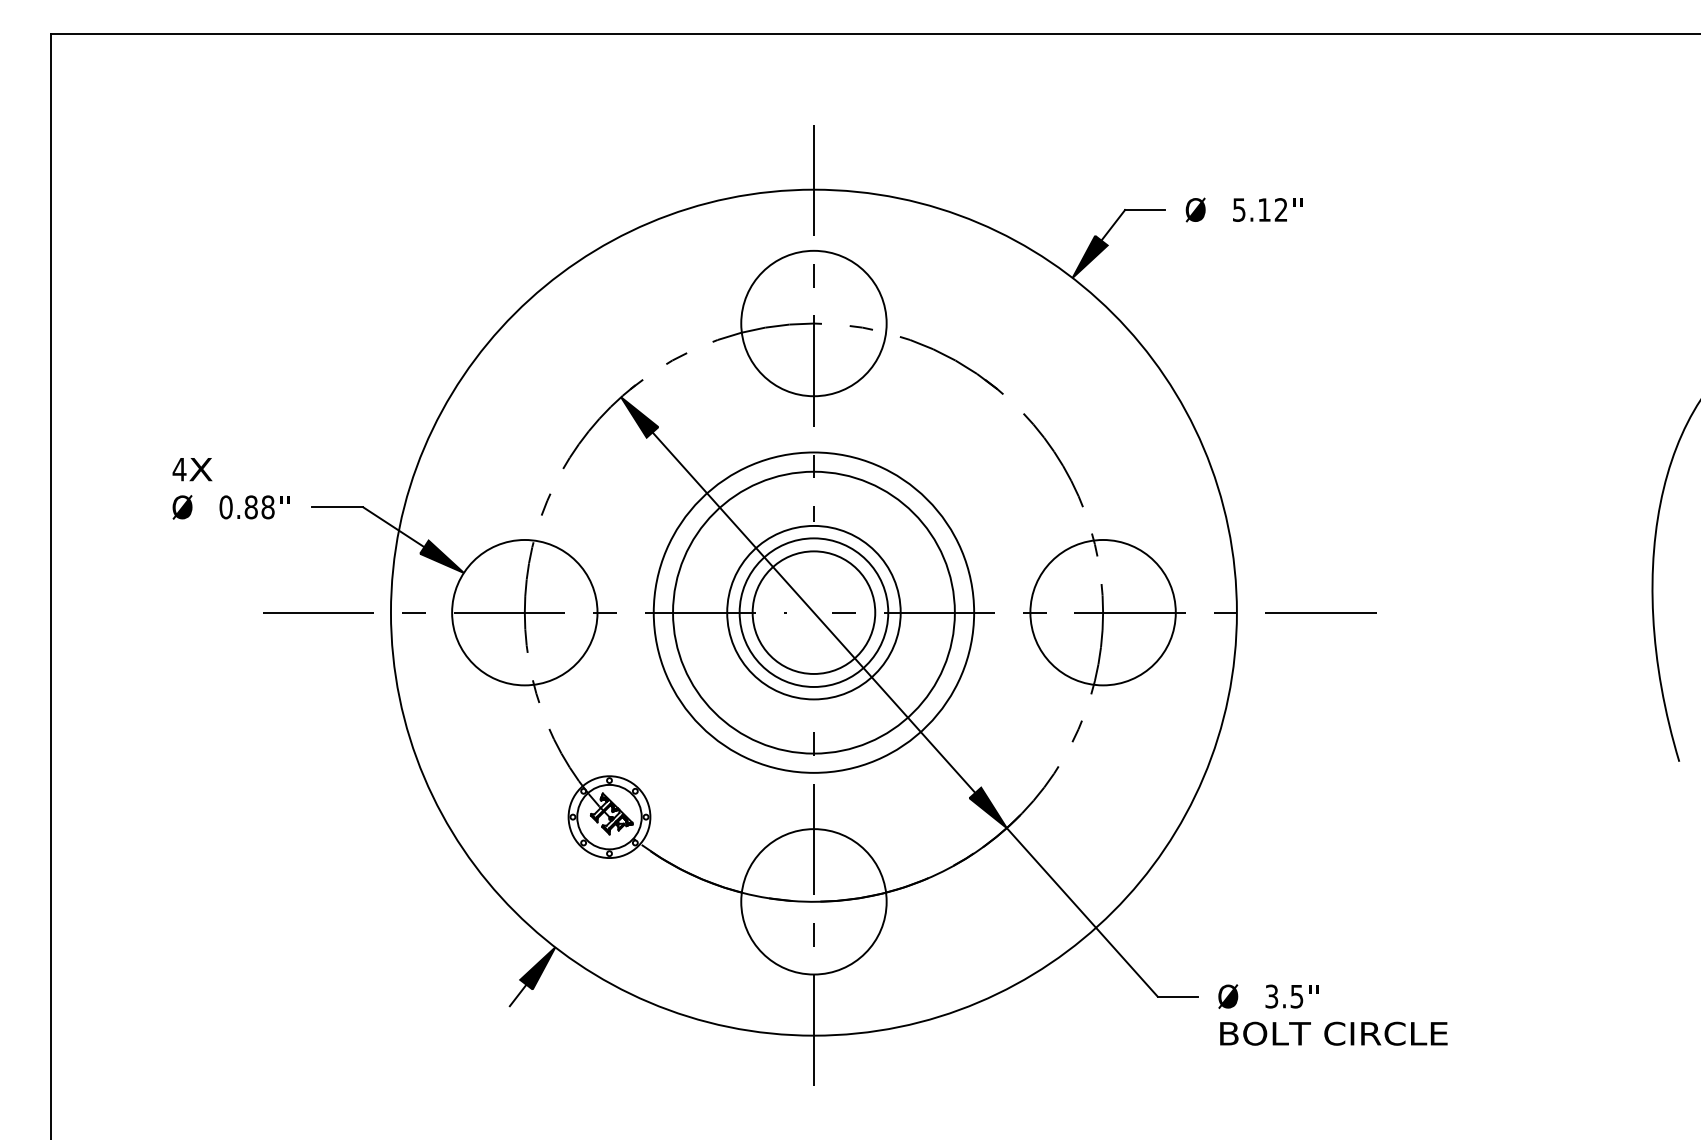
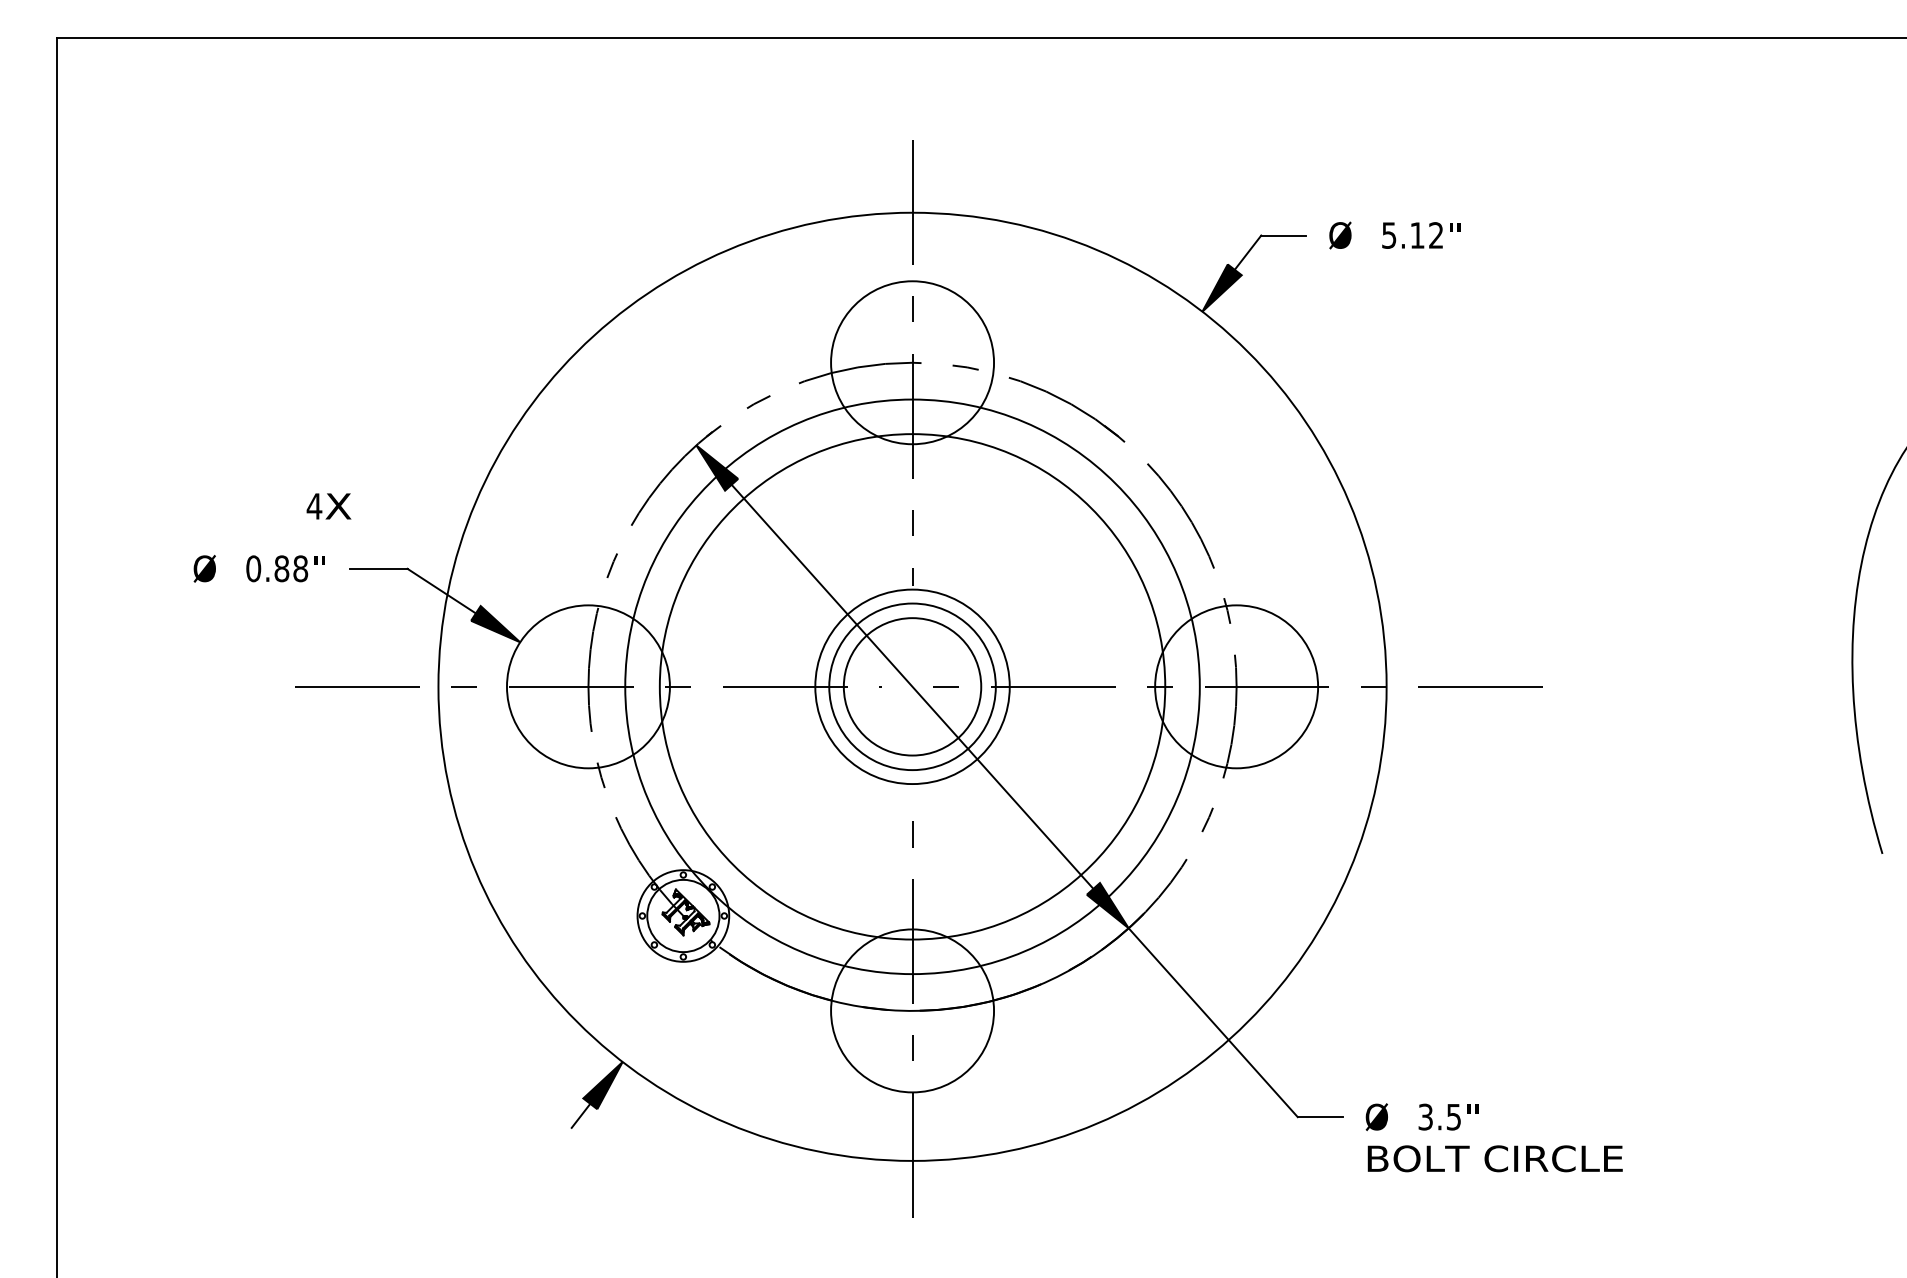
text: (192, 469) -> (328, 506), moved
circle: (813, 612) -> (912, 686), size x1.6
circle: (813, 612) -> (912, 686), size x1.6

